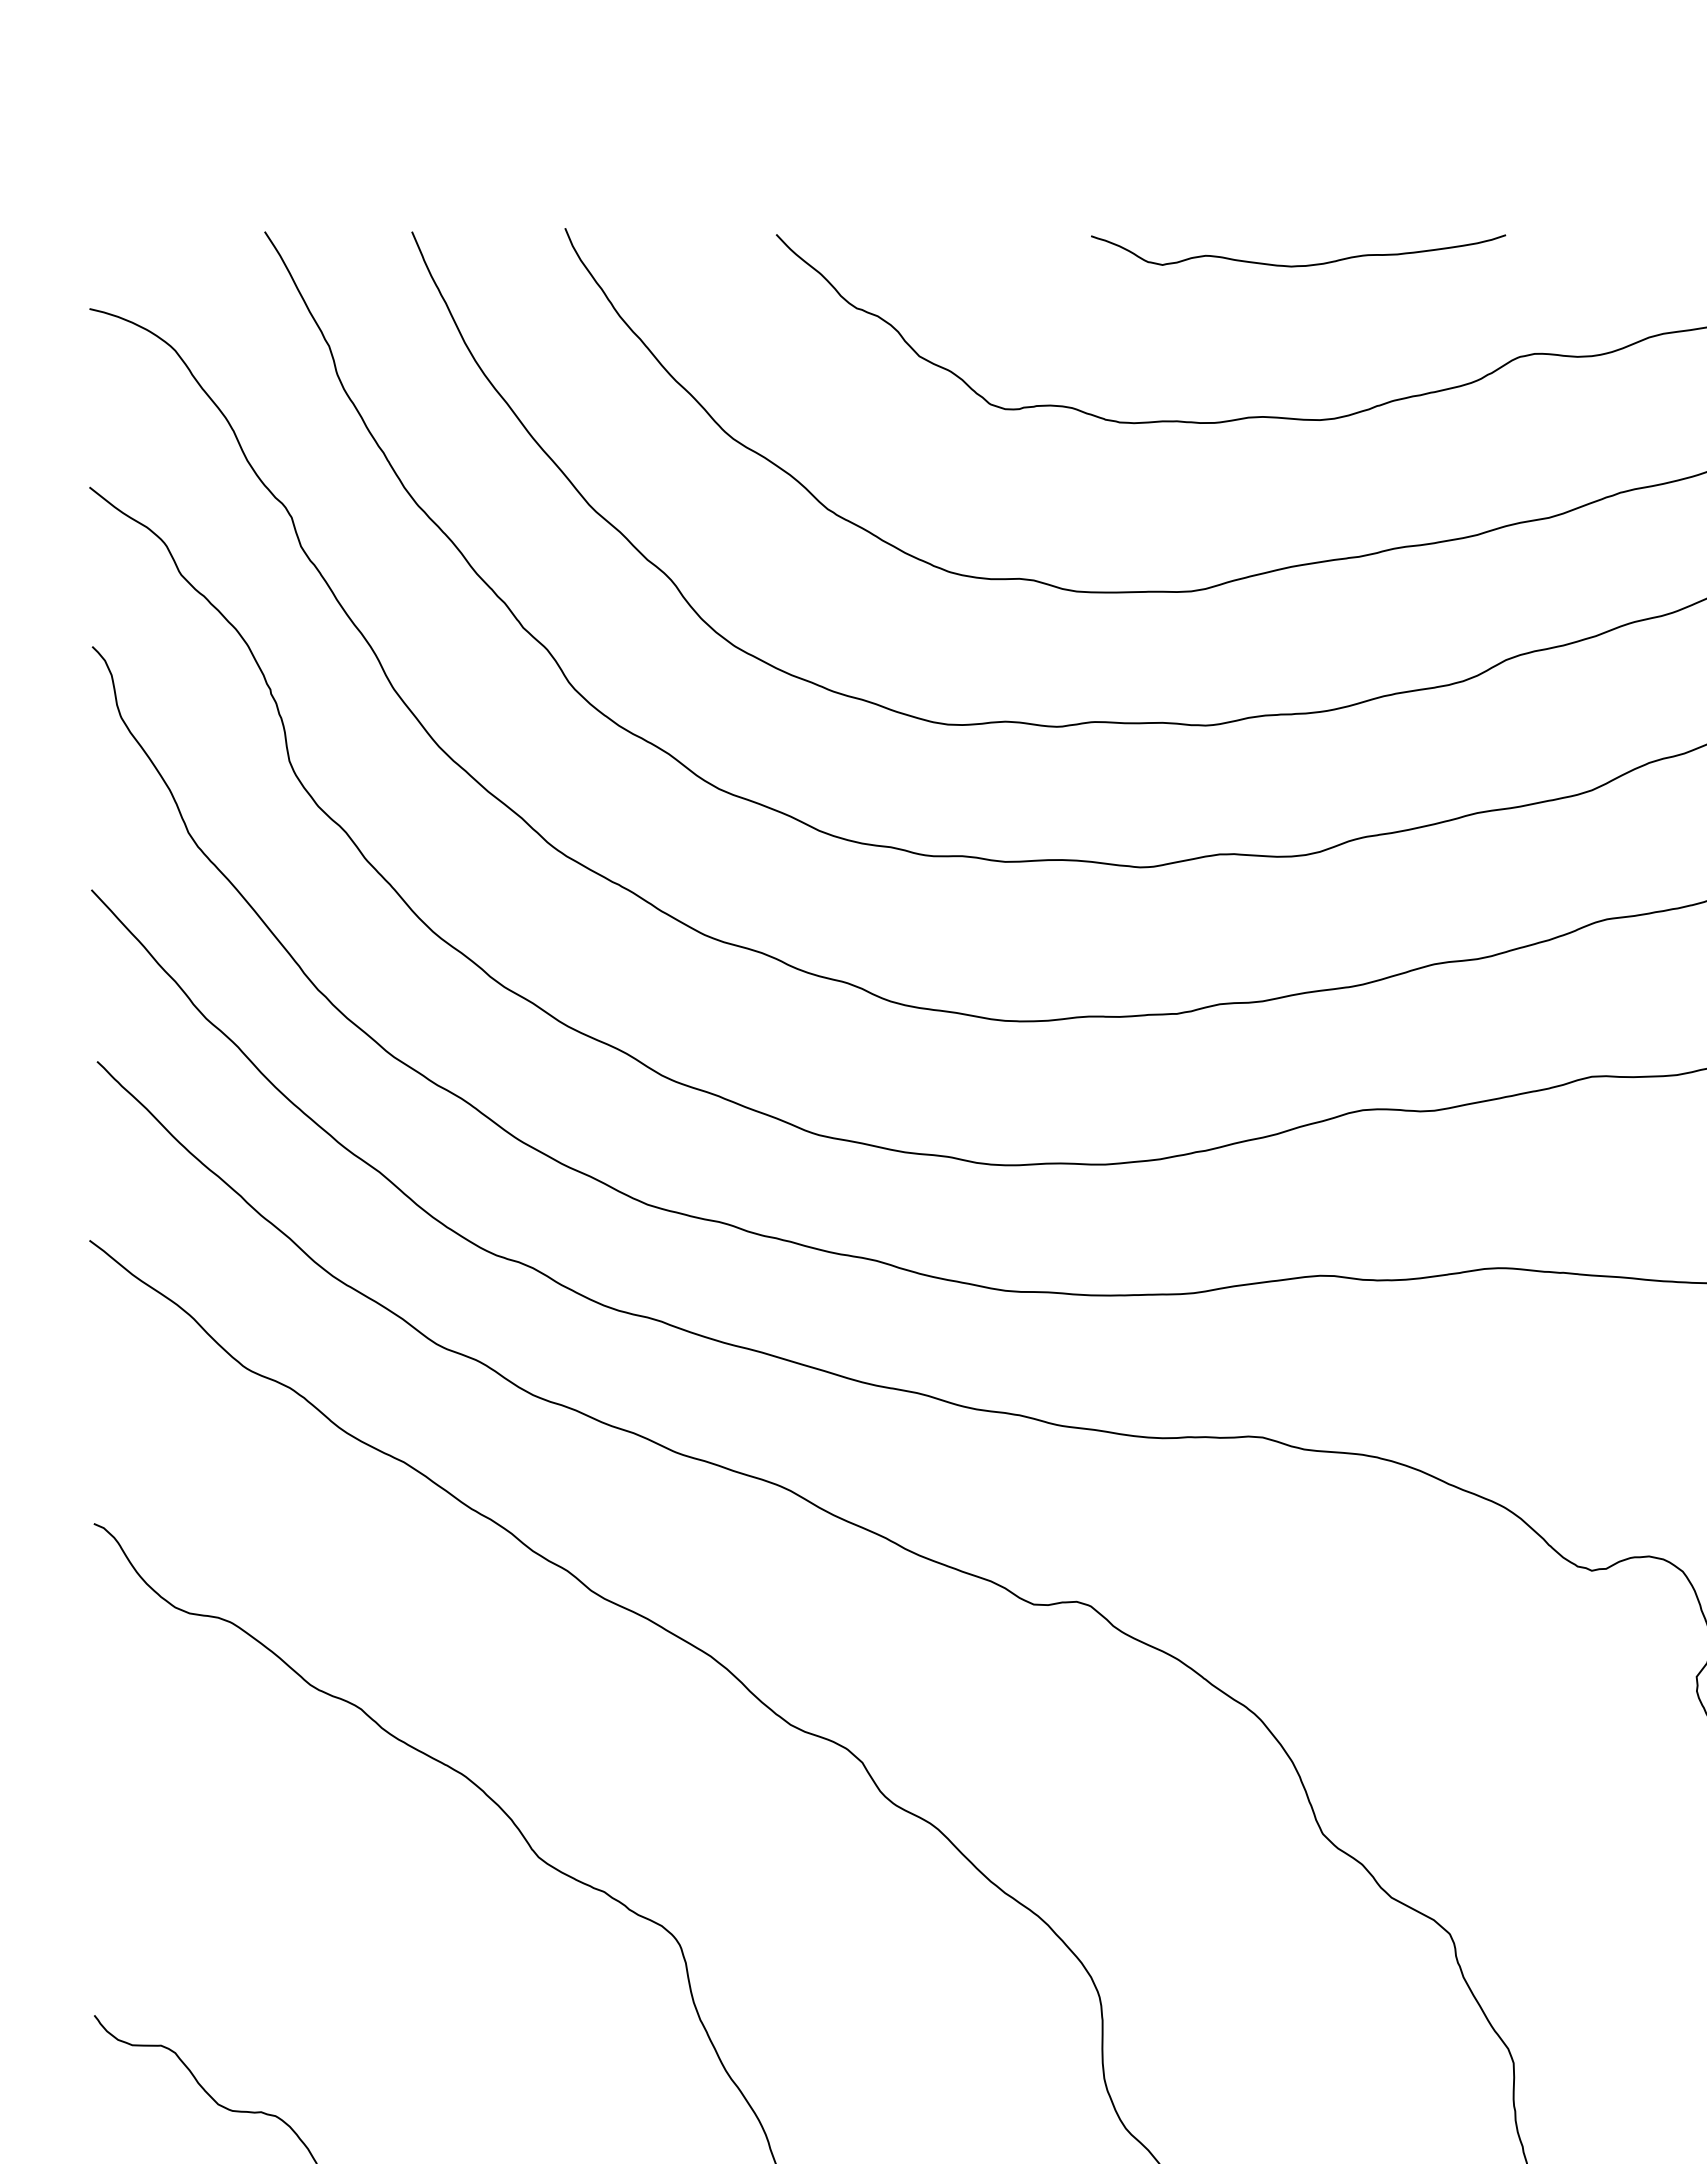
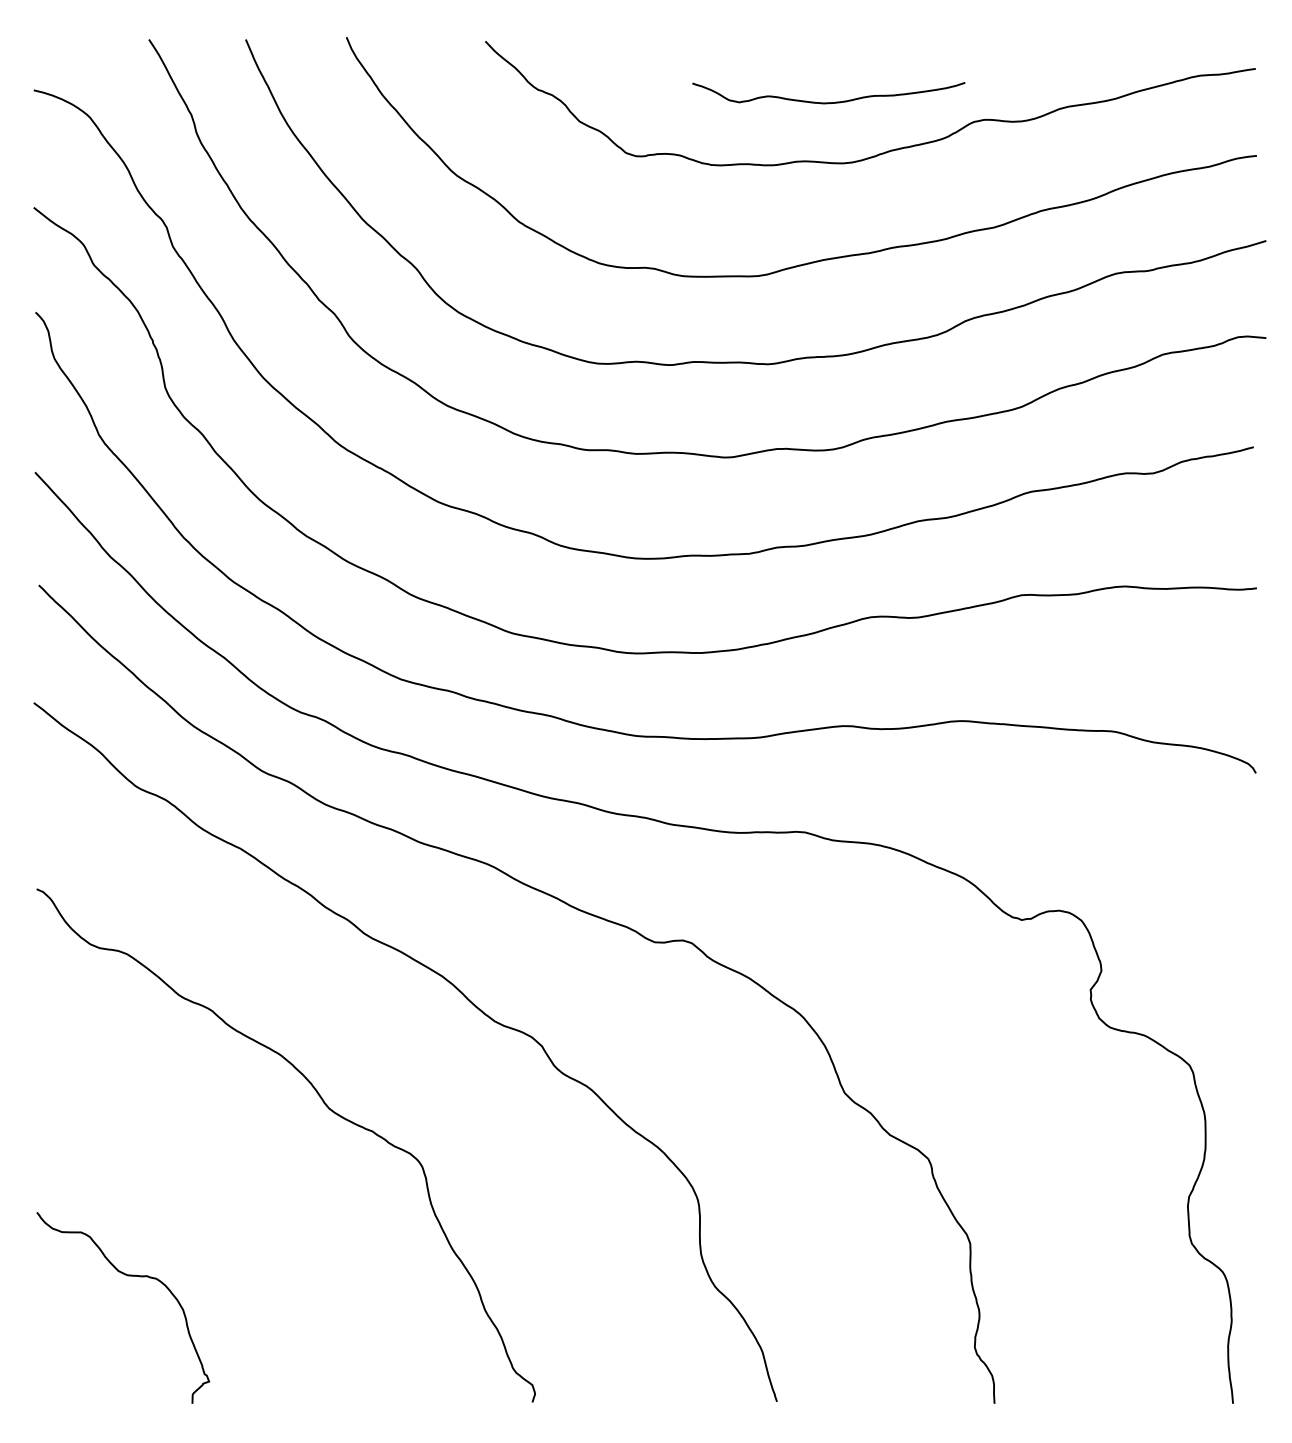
curve: (1298, 265) -> (828, 102), moved

